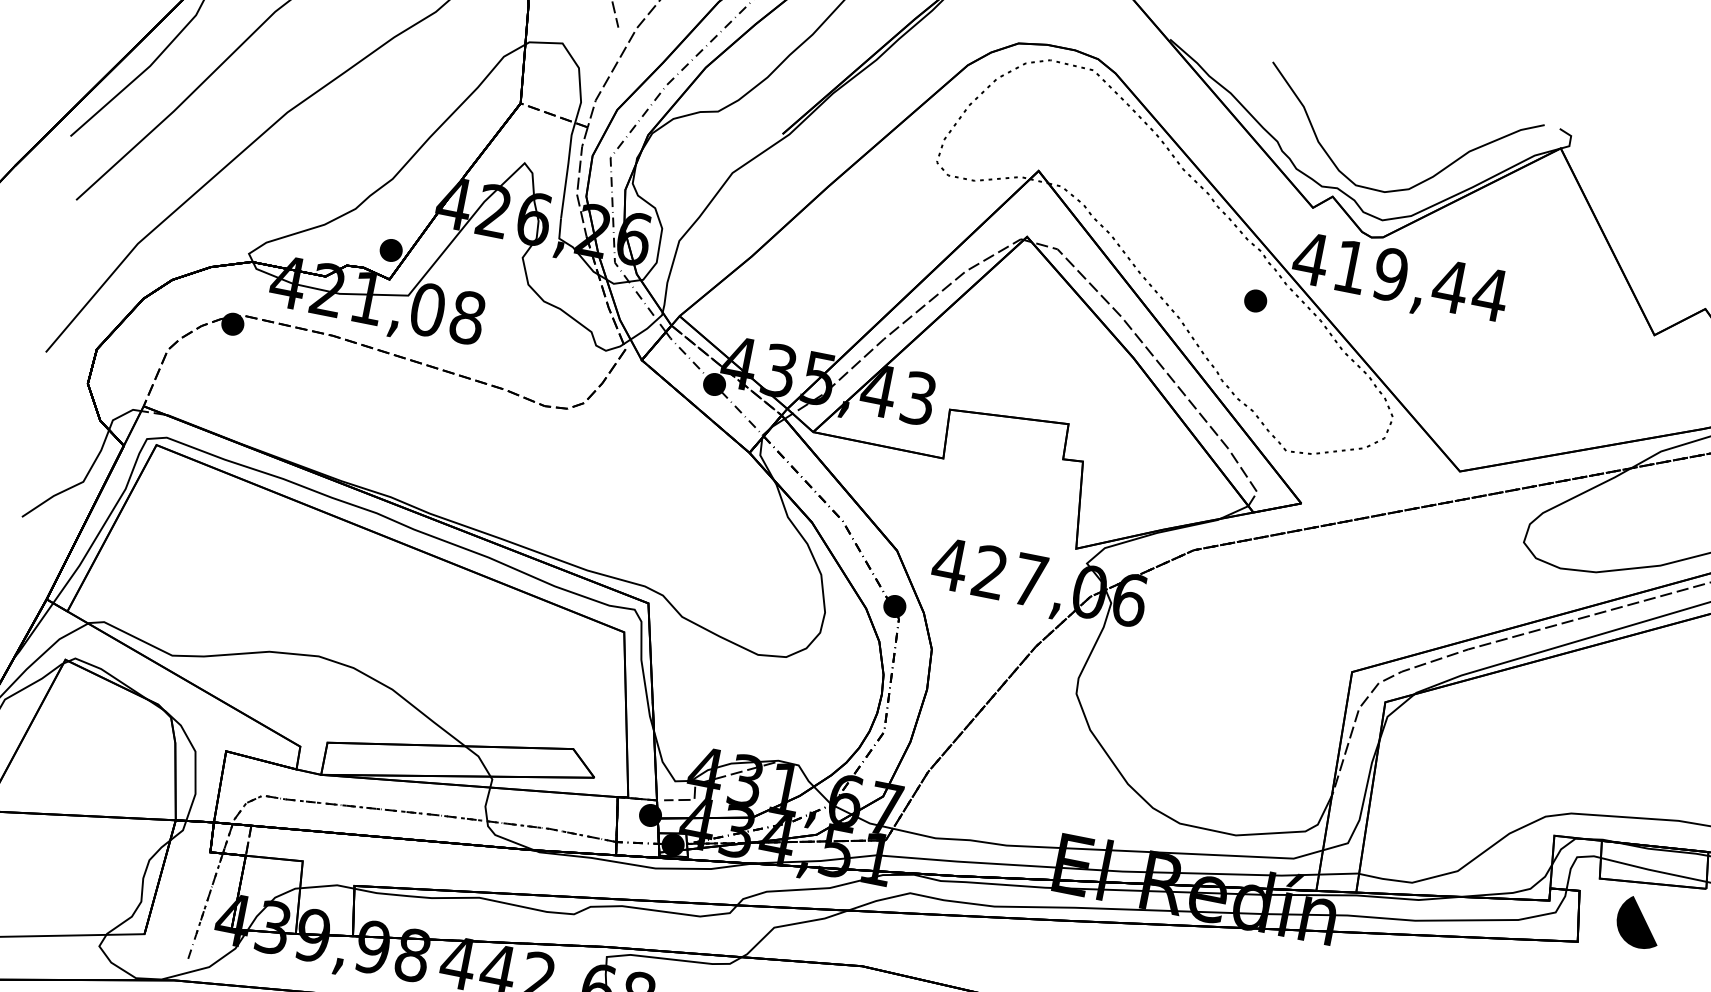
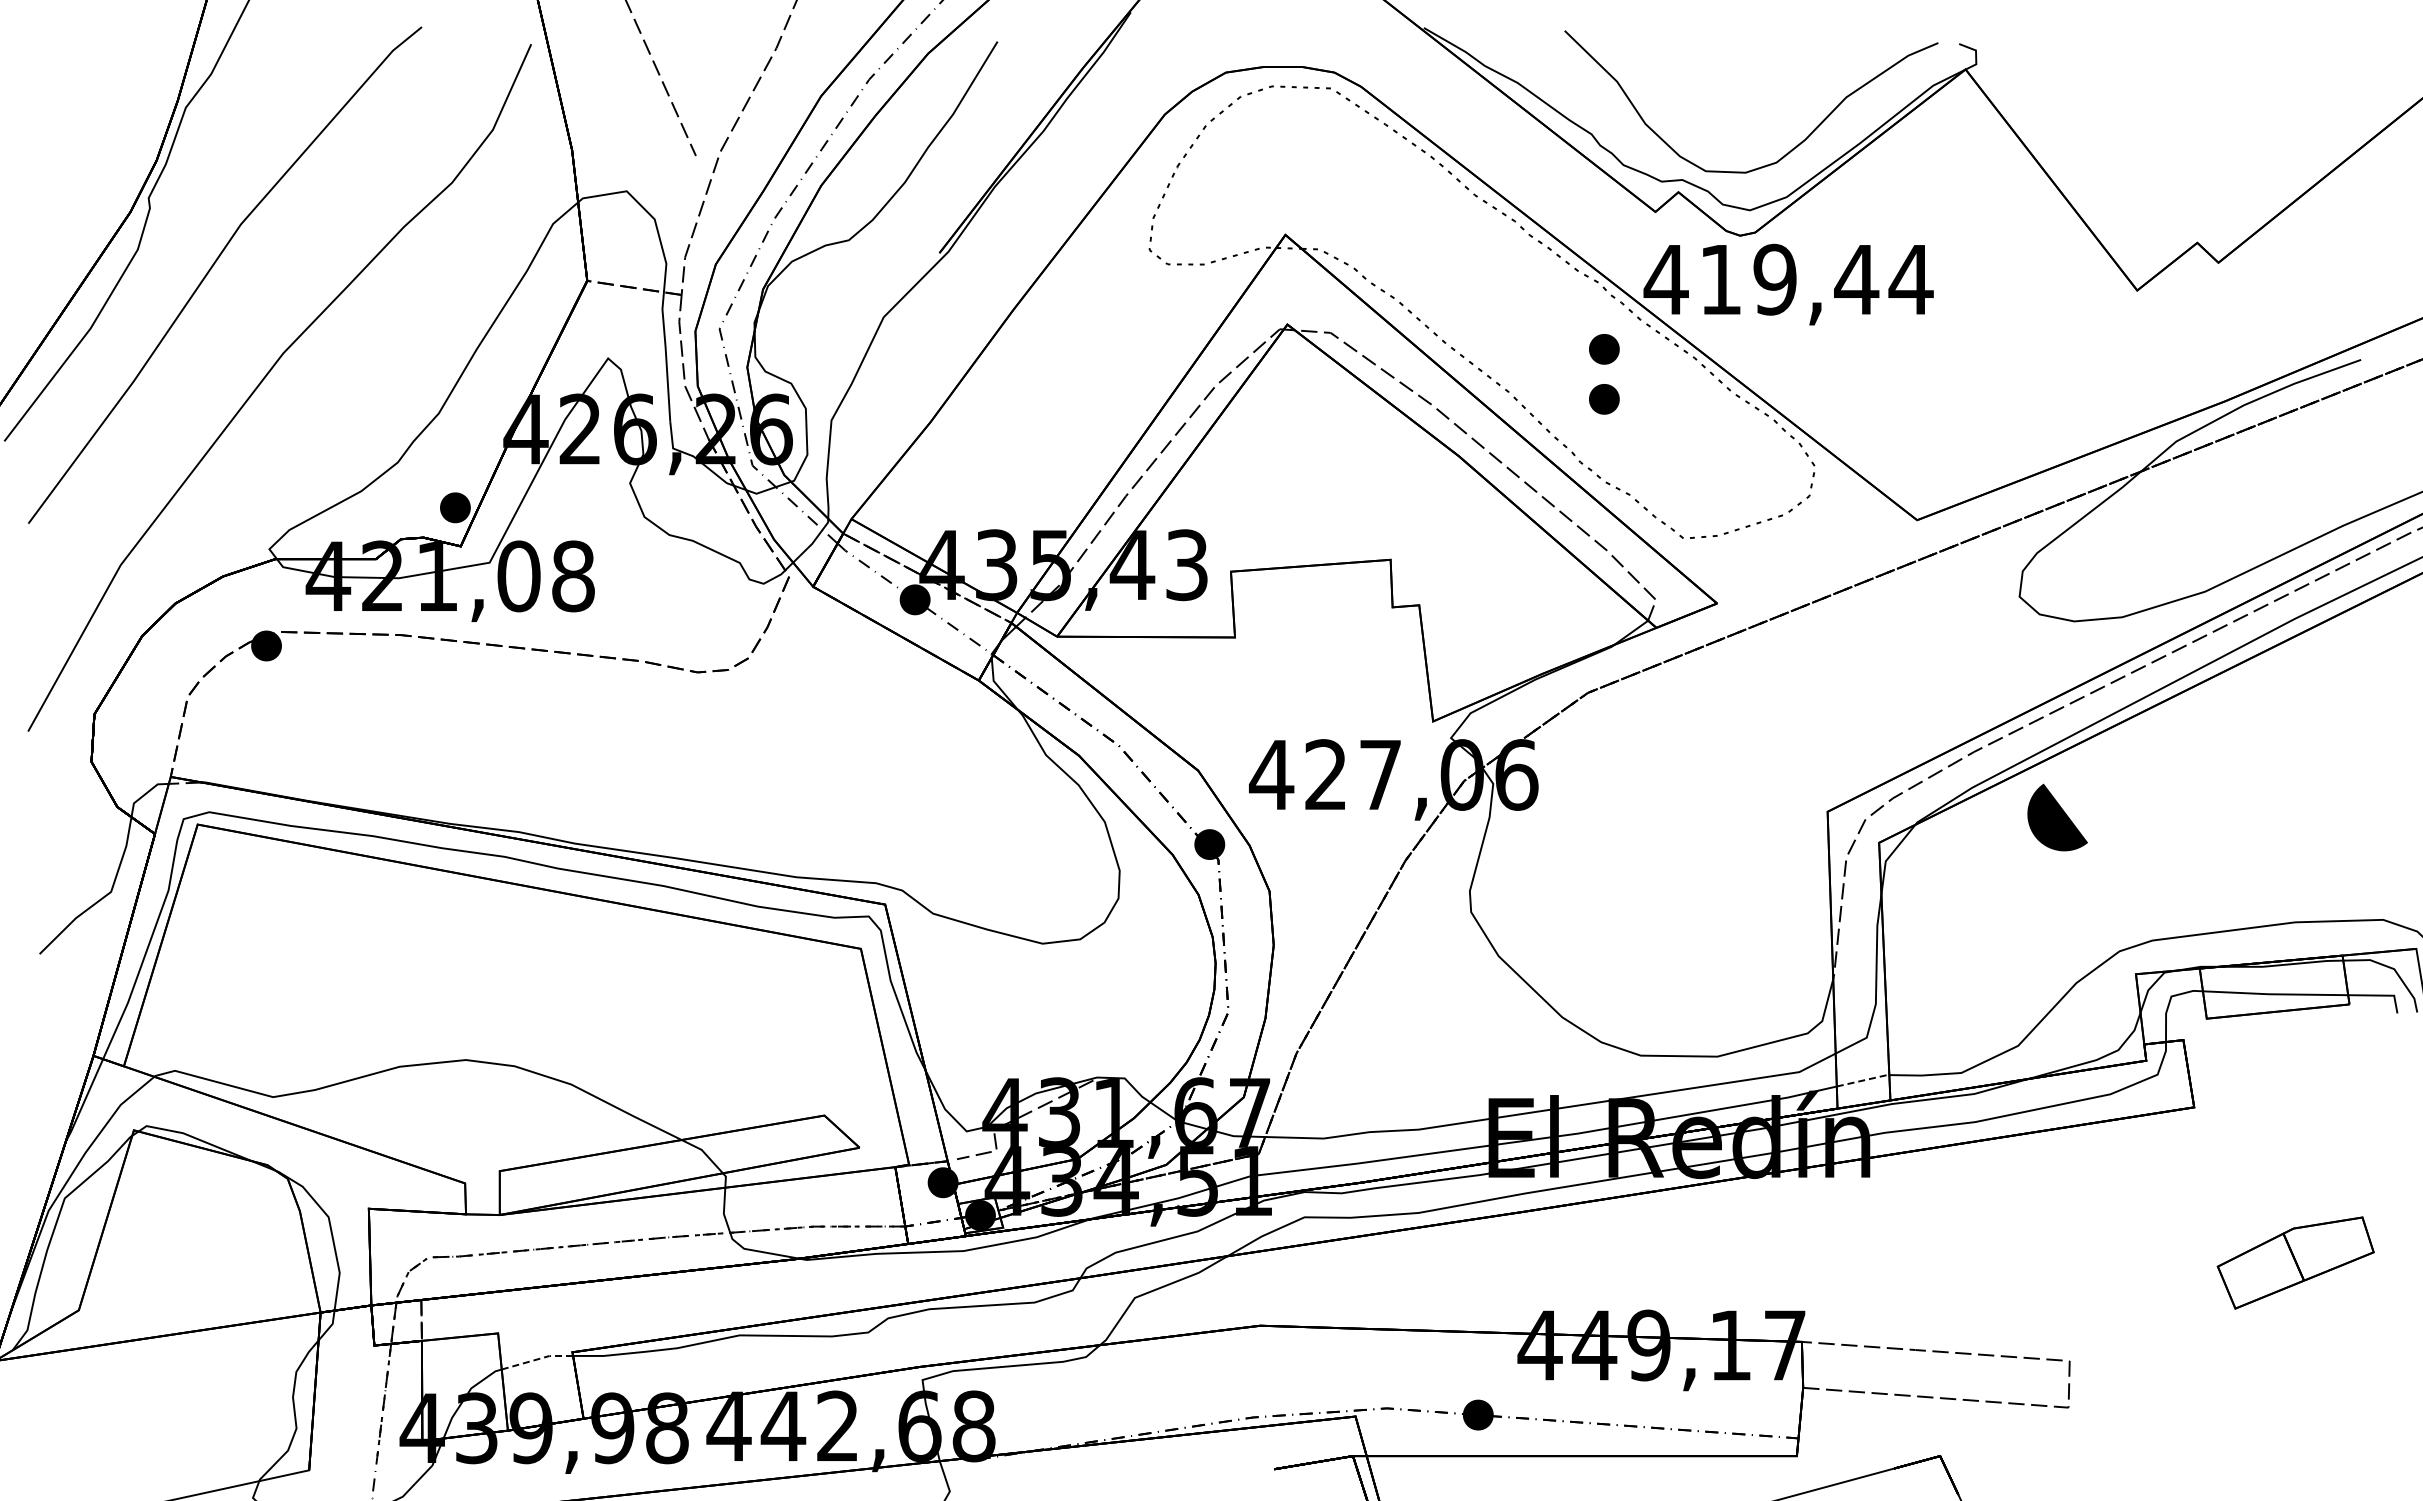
part: (1248, 337) -> (1604, 399), added
line: (1340, 874) -> (1864, 1080), solid -> dashed
line: (328, 886) -> (538, 1359), solid -> dashed
part: (1638, 922) -> (2057, 817), moved

